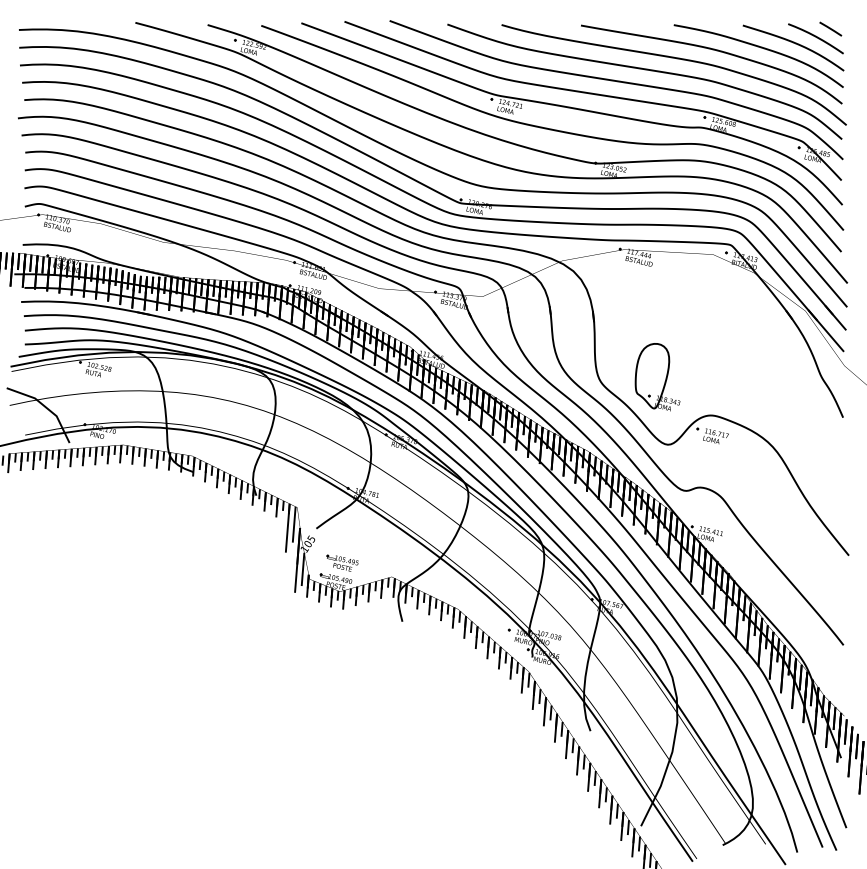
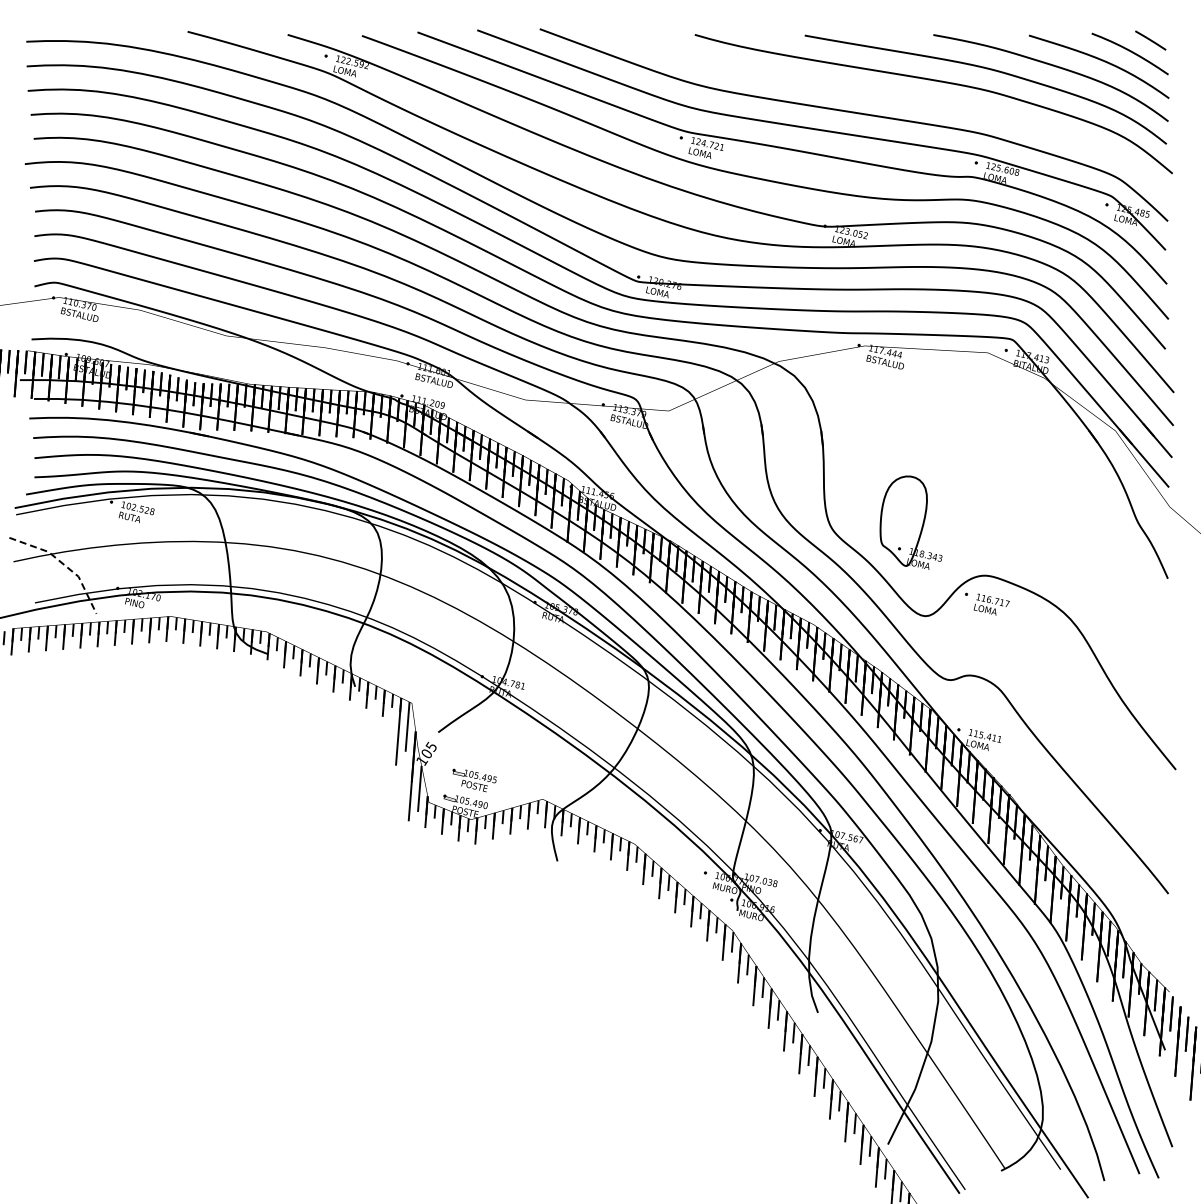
curve: (645, 70) -> (893, 97), removed
line: (45, 407) -> (63, 564), solid -> dashed

